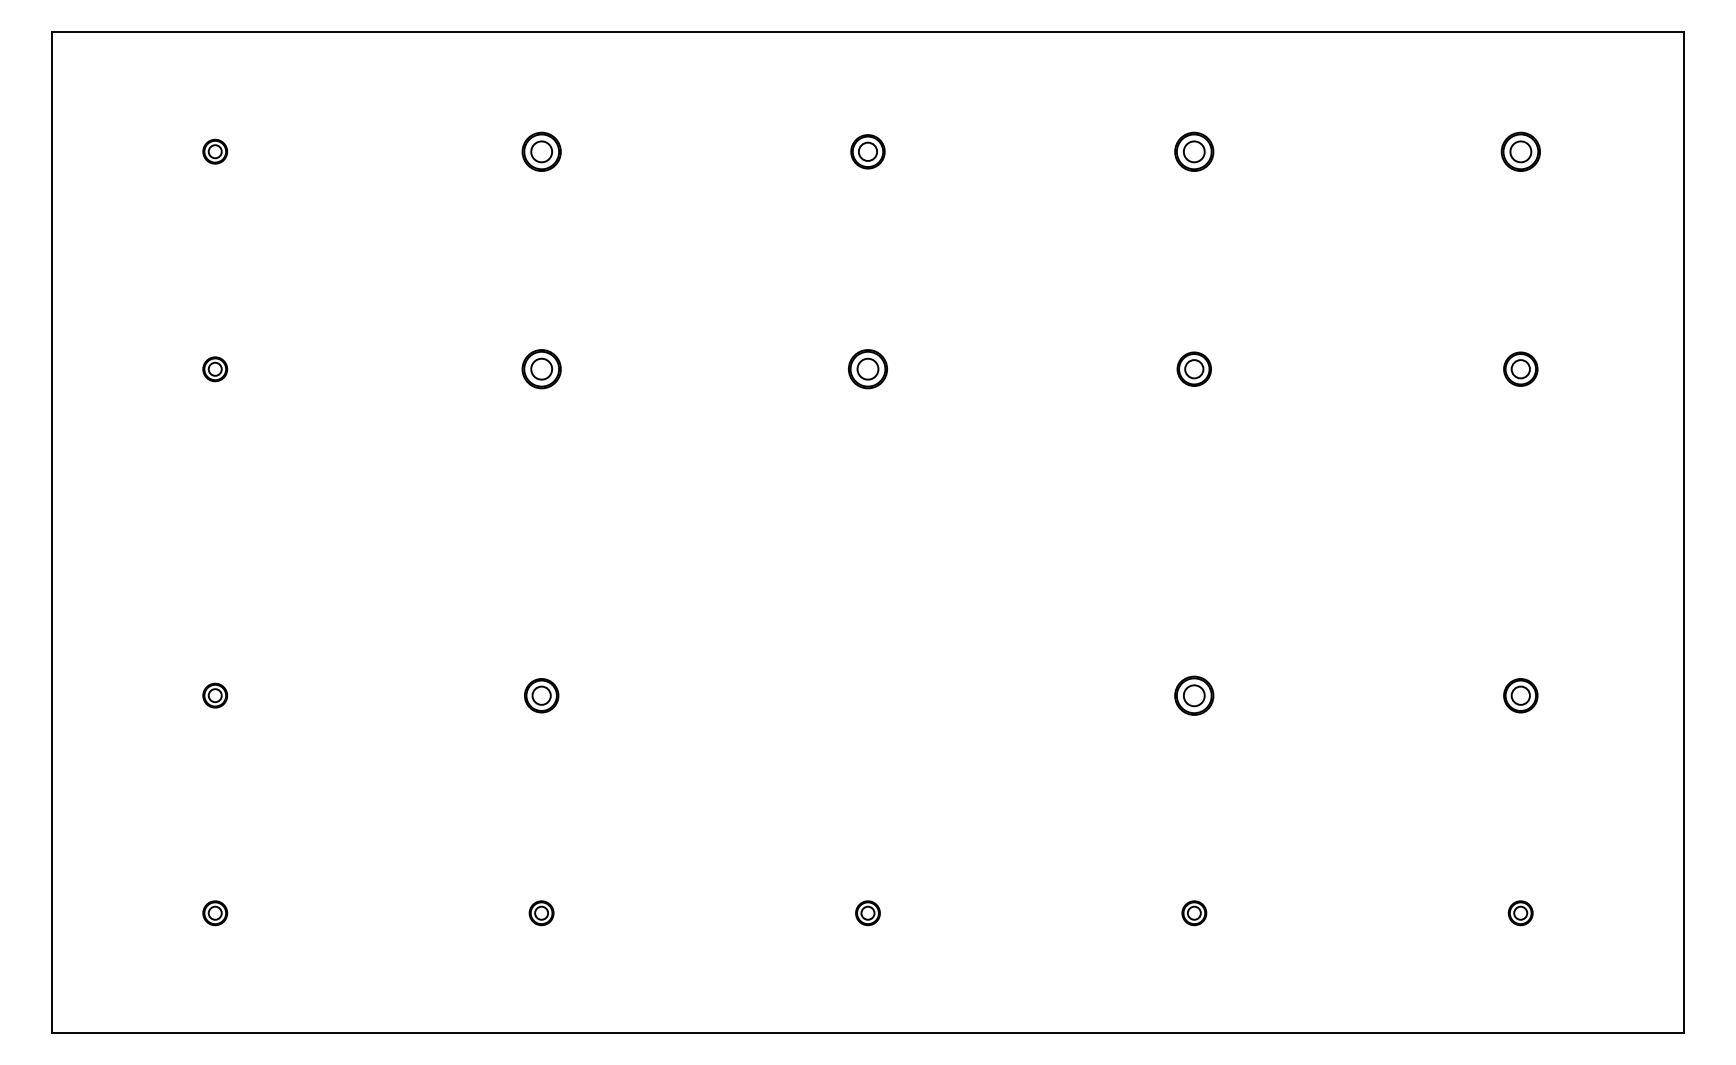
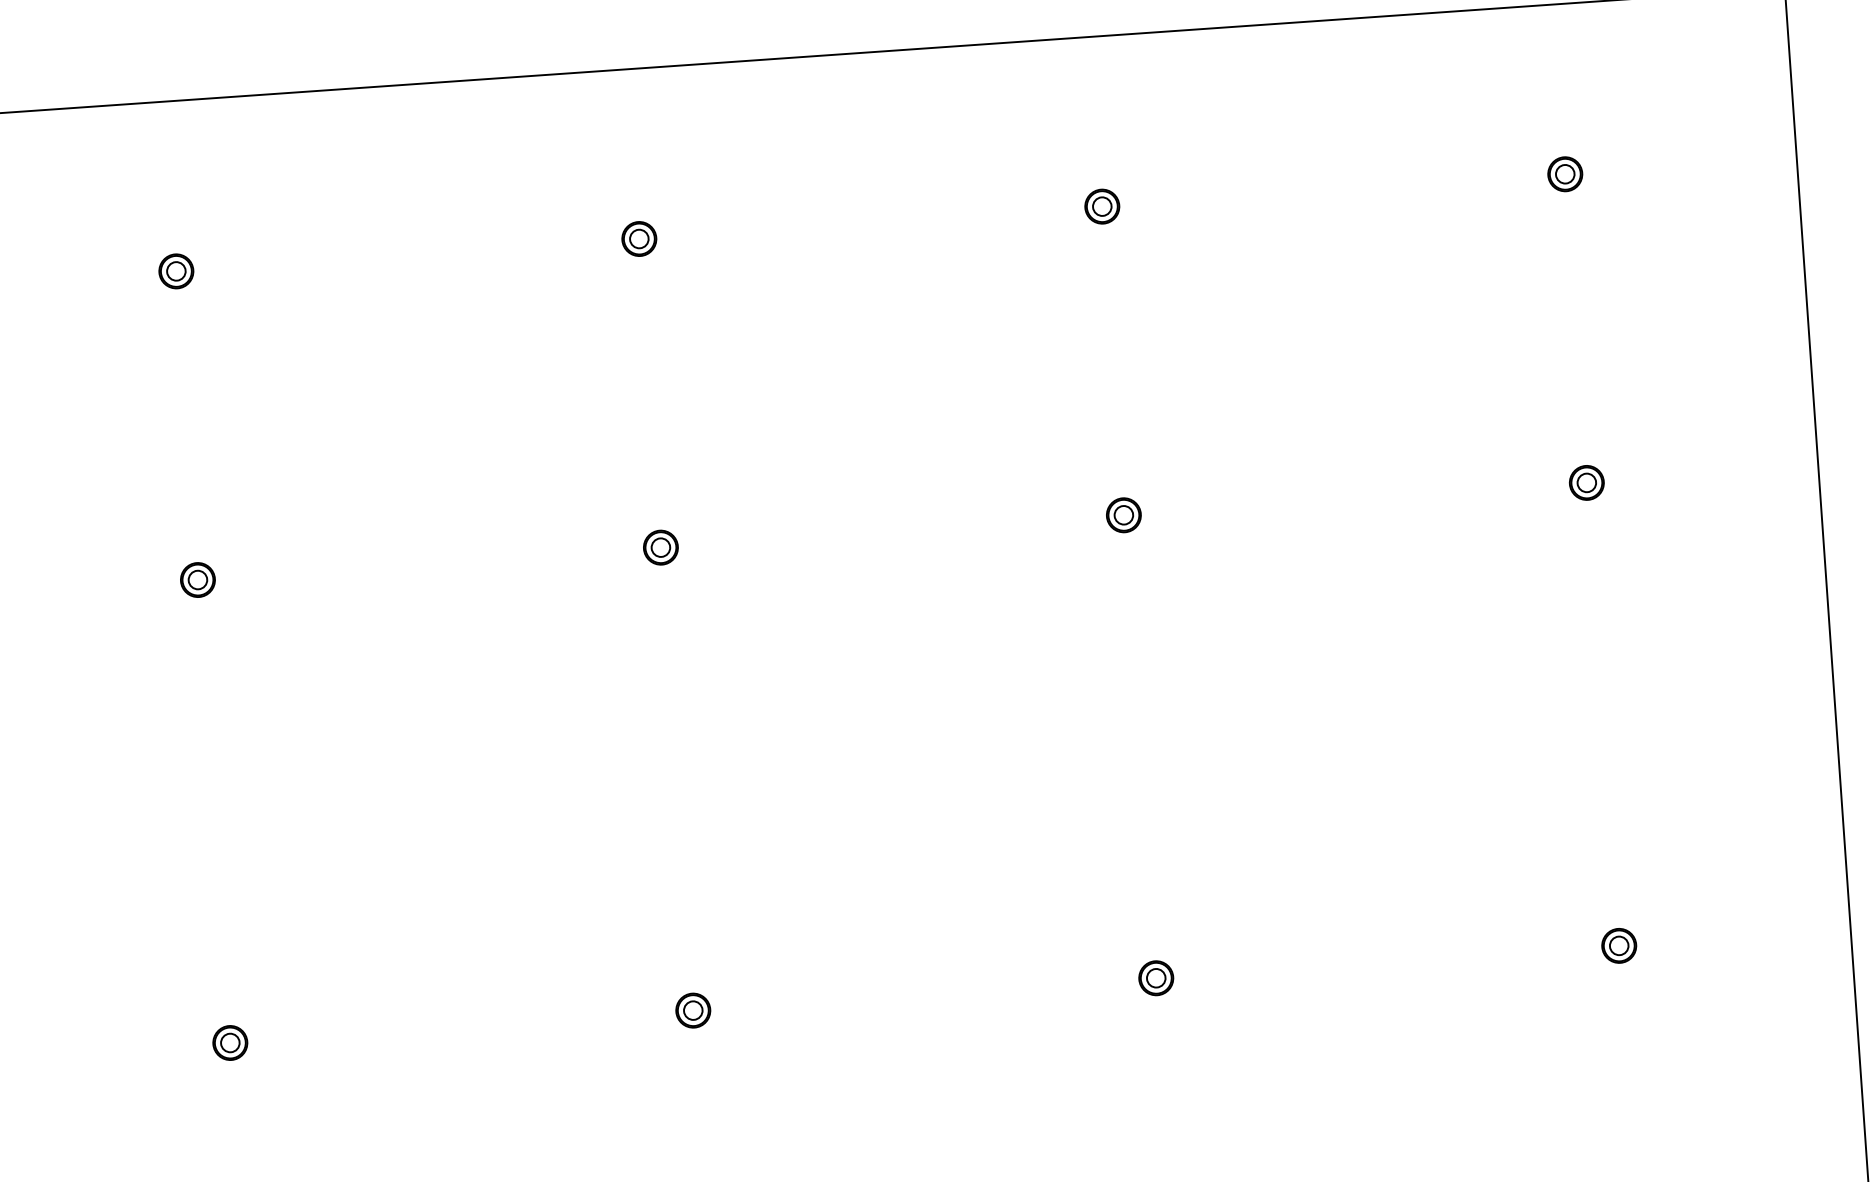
part: (541, 151) -> (176, 271), size x0.62
part: (867, 151) -> (638, 238), size x0.71
part: (1194, 151) -> (1102, 206), size x0.62
part: (1520, 151) -> (1564, 173), size x0.62
part: (541, 369) -> (197, 580), size x0.62
part: (867, 369) -> (660, 547), size x0.62
part: (1194, 369) -> (1124, 515), size x0.71
part: (1520, 369) -> (1586, 483), size x0.71
part: (541, 695) -> (230, 1042), size x0.71
part: (867, 695) -> (692, 1010), added
part: (1194, 695) -> (1156, 977), size x0.62
part: (1520, 695) -> (1618, 945), size x0.71

